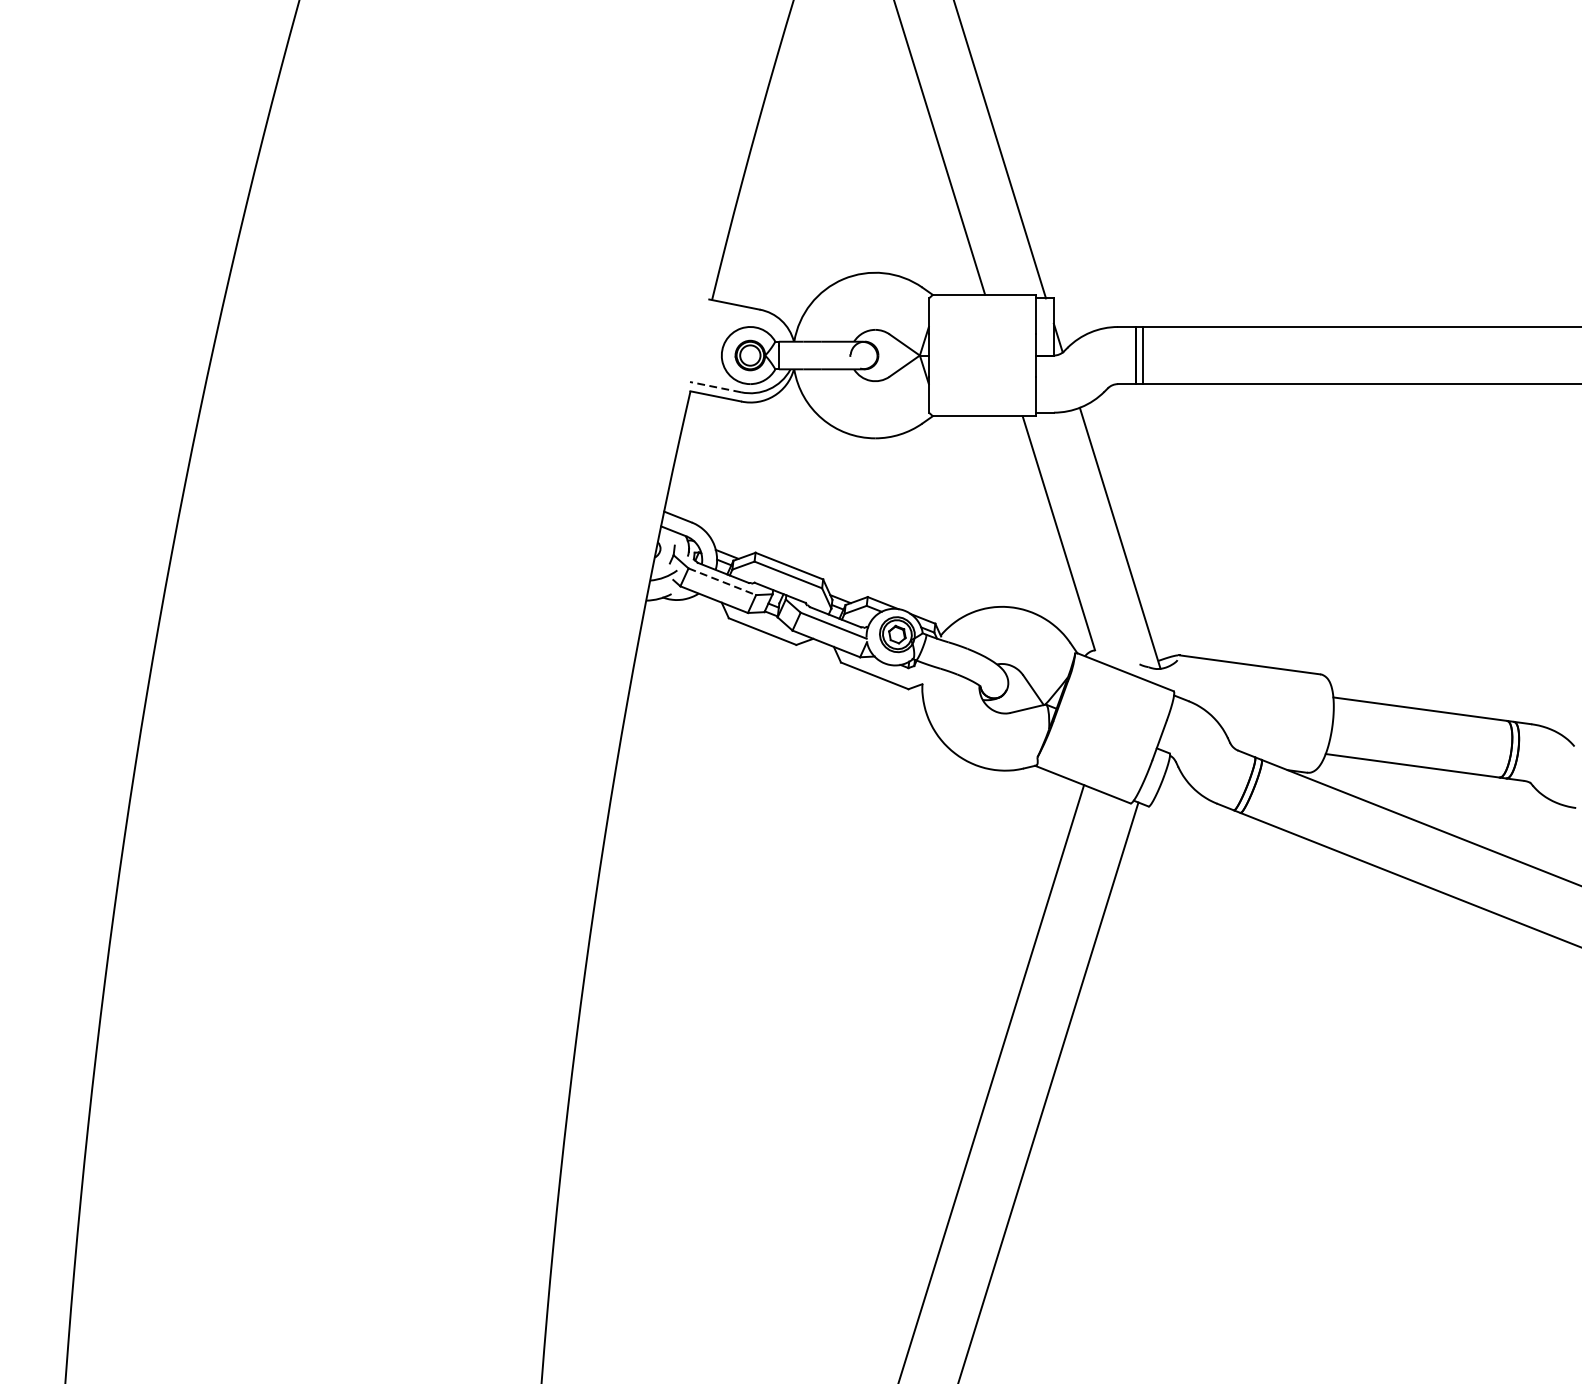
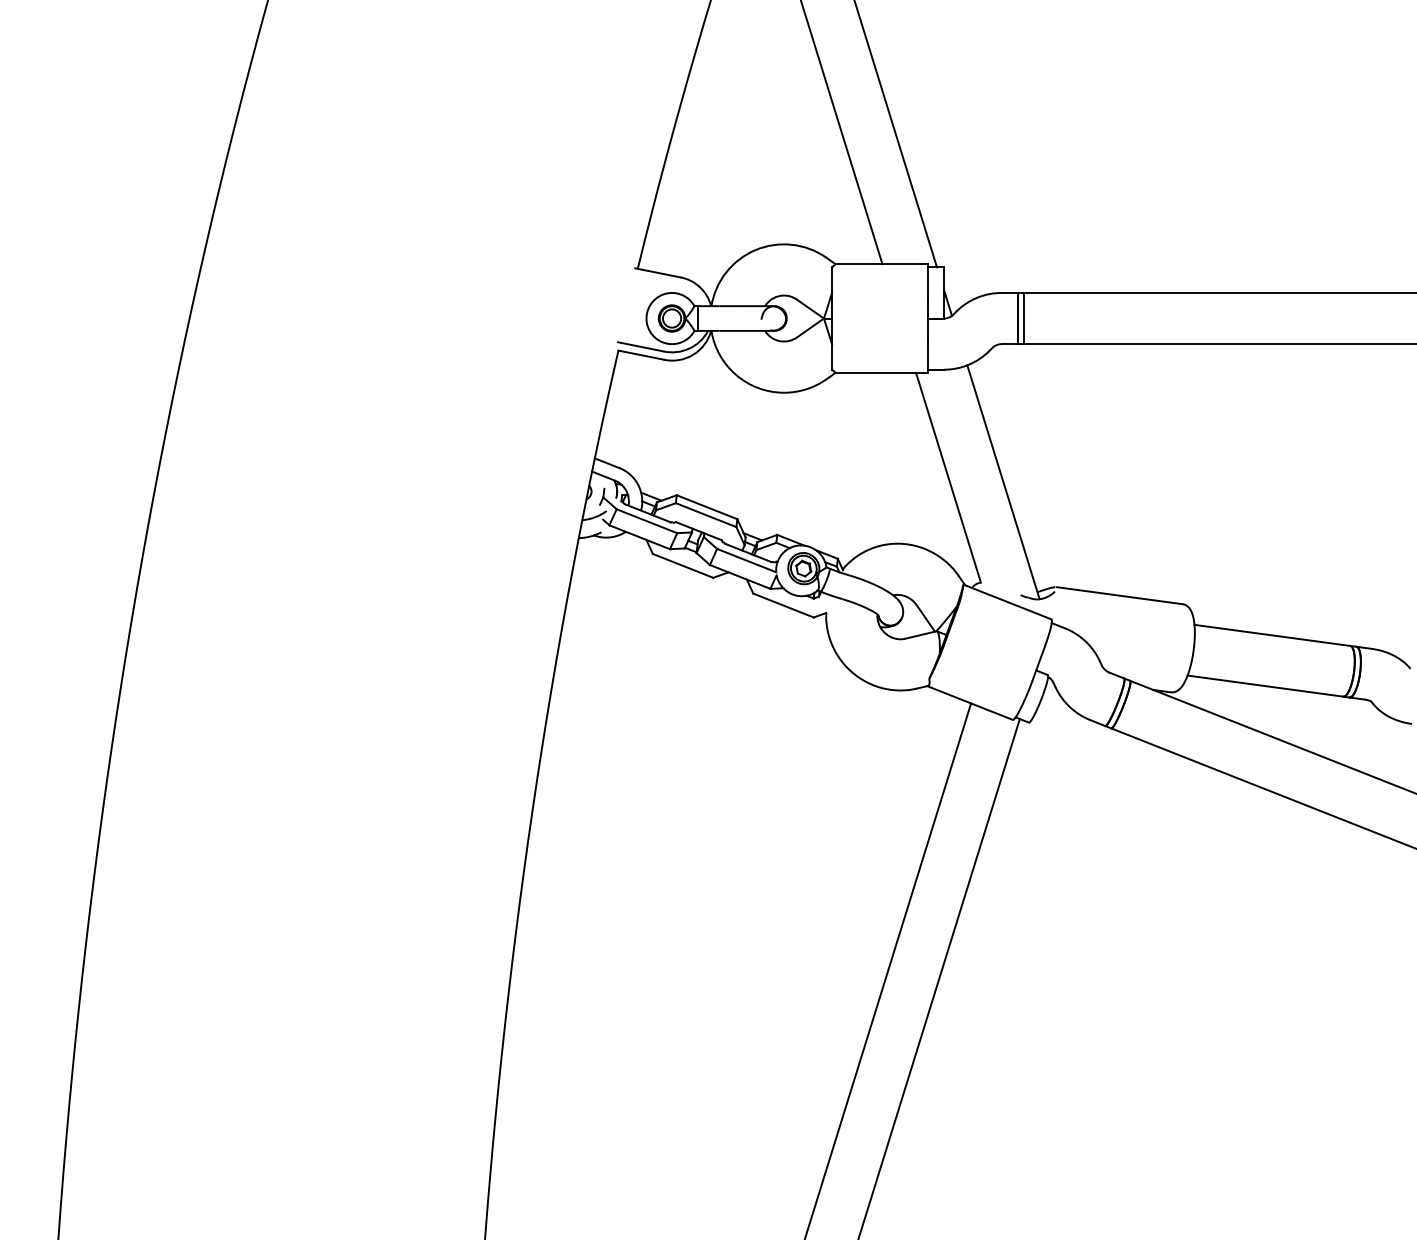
line: (715, 386) -> (640, 346), dashed -> solid
line: (721, 582) -> (646, 521), dashed -> solid

